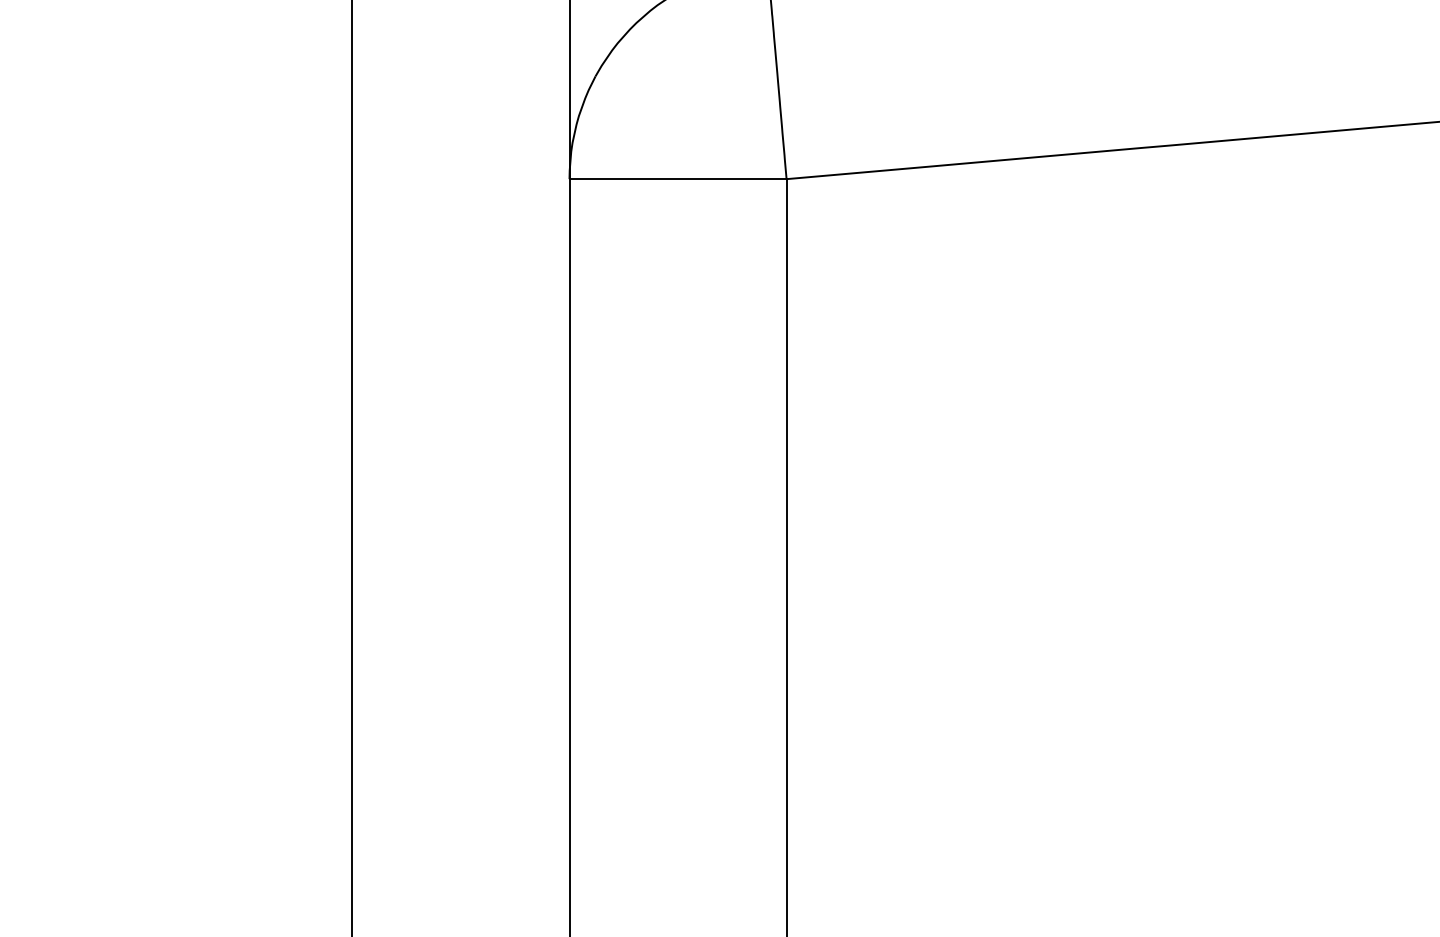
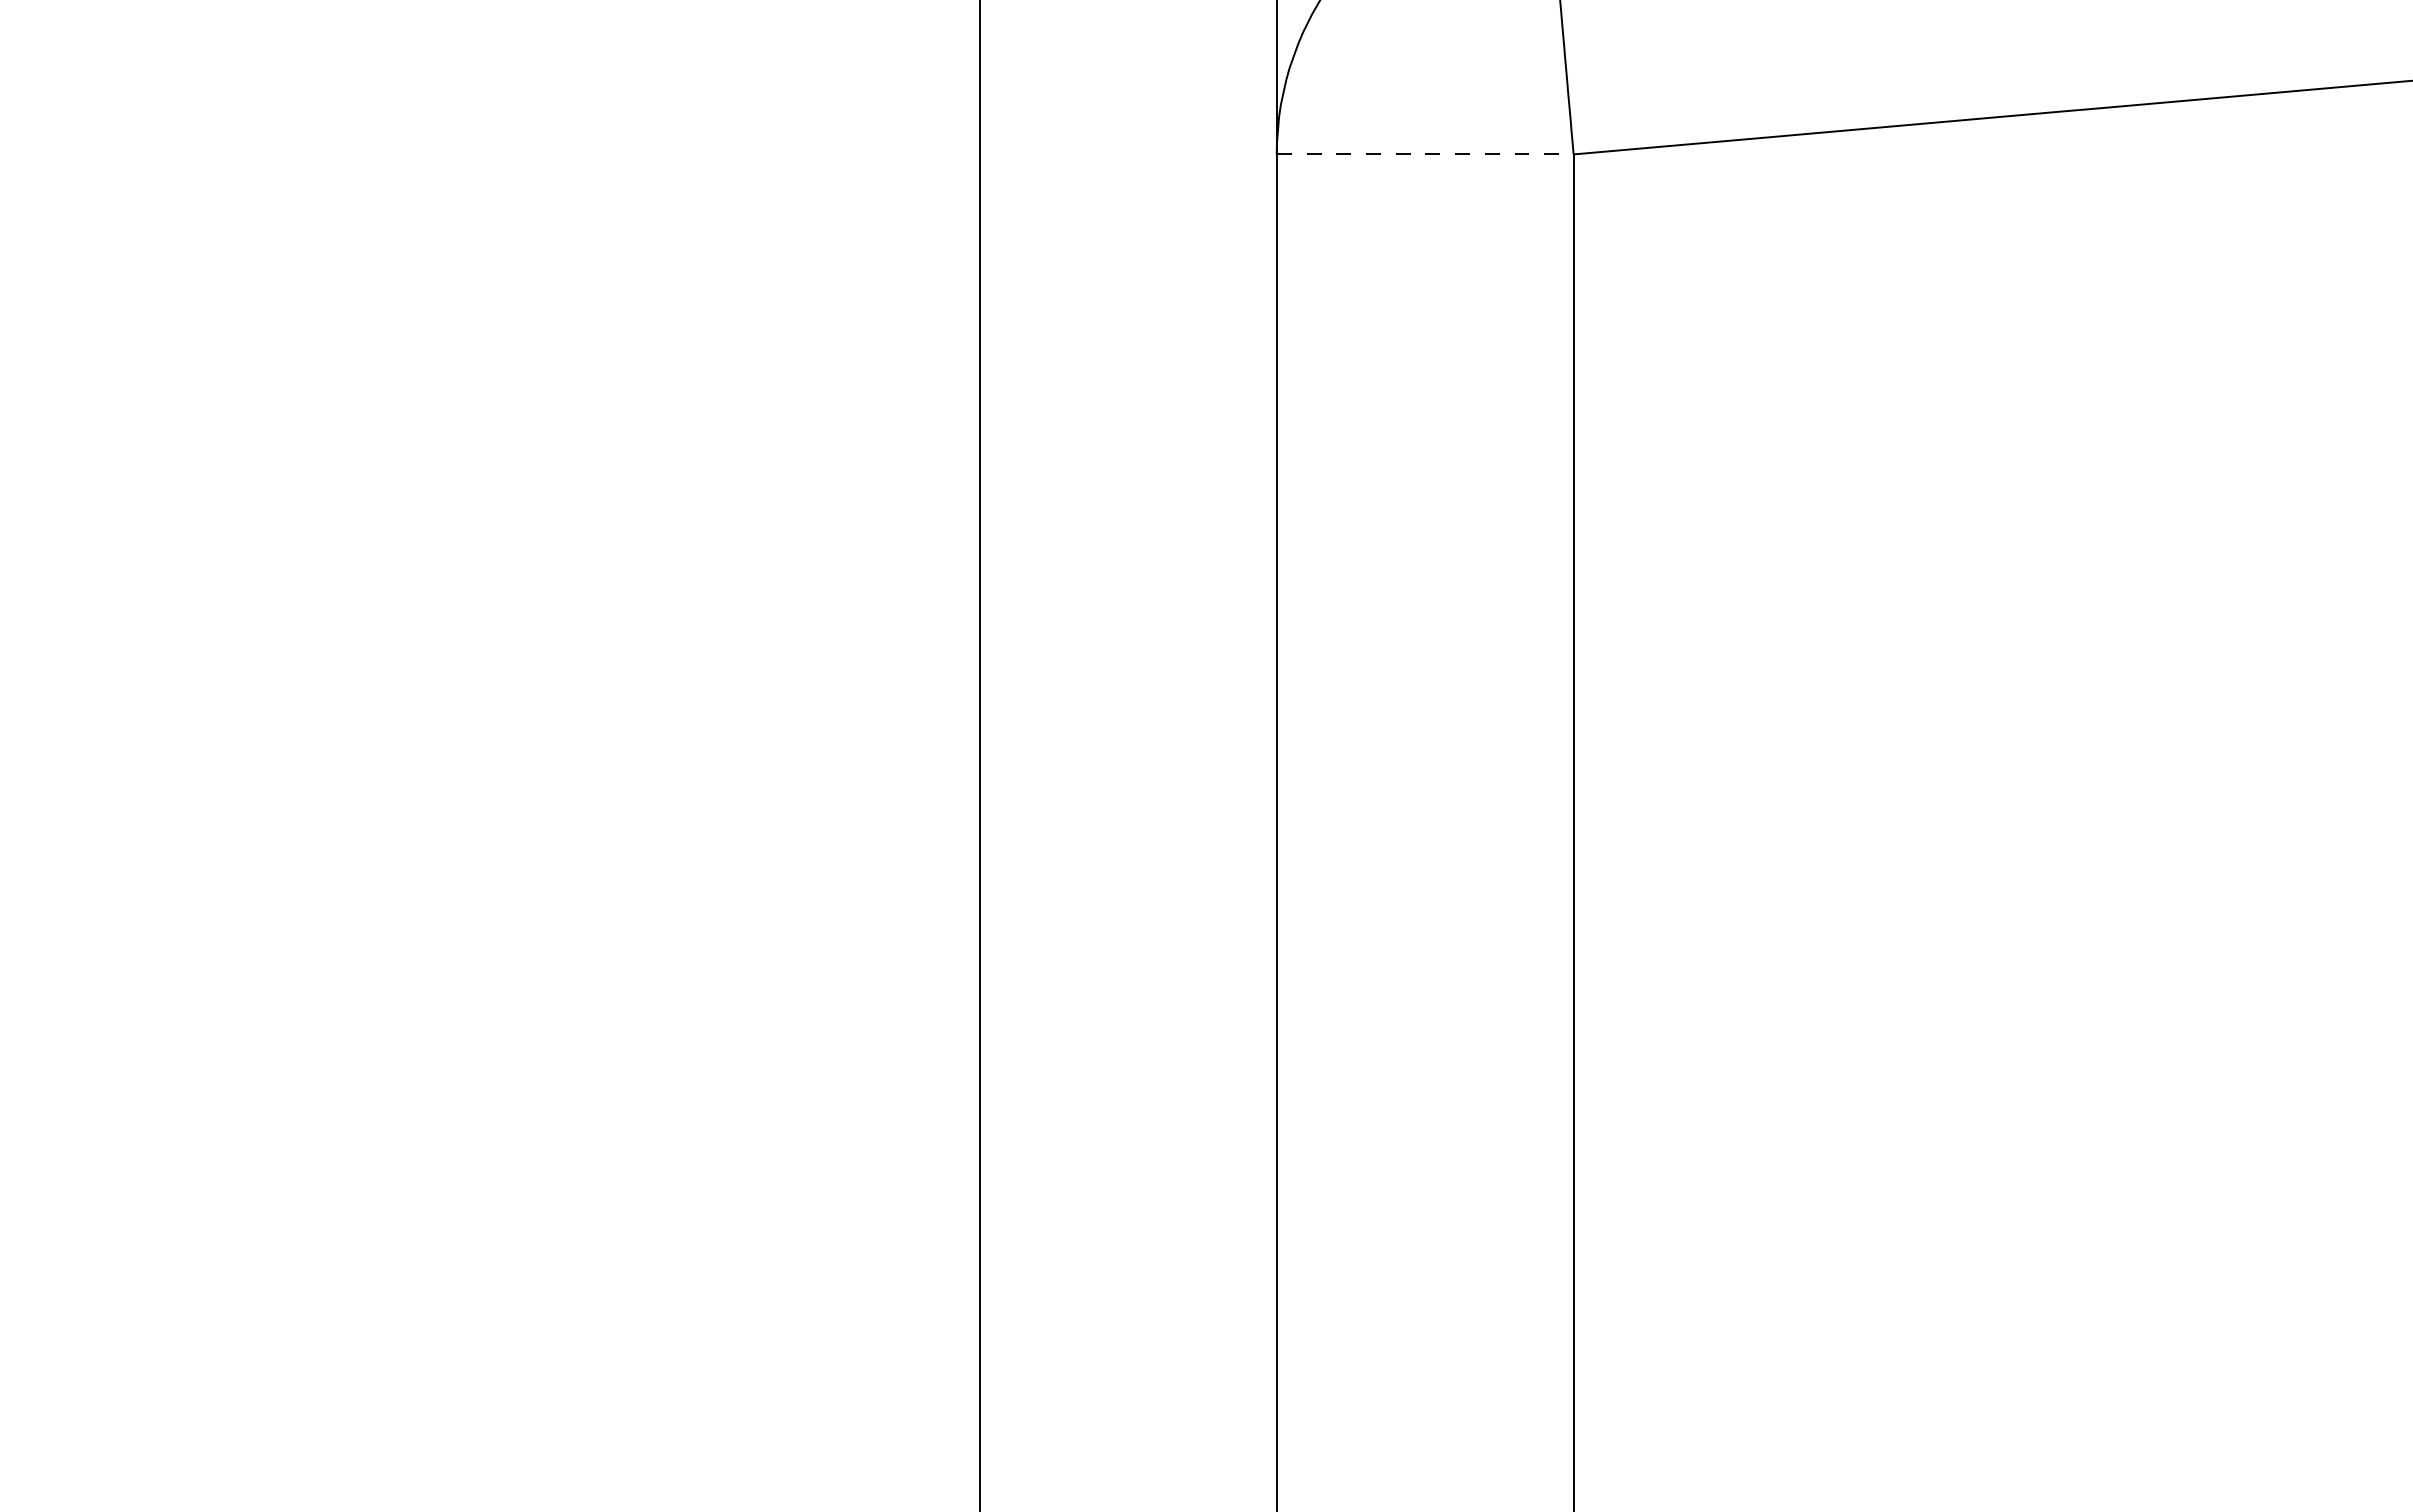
line: (678, 179) -> (1425, 154), solid -> dashed

